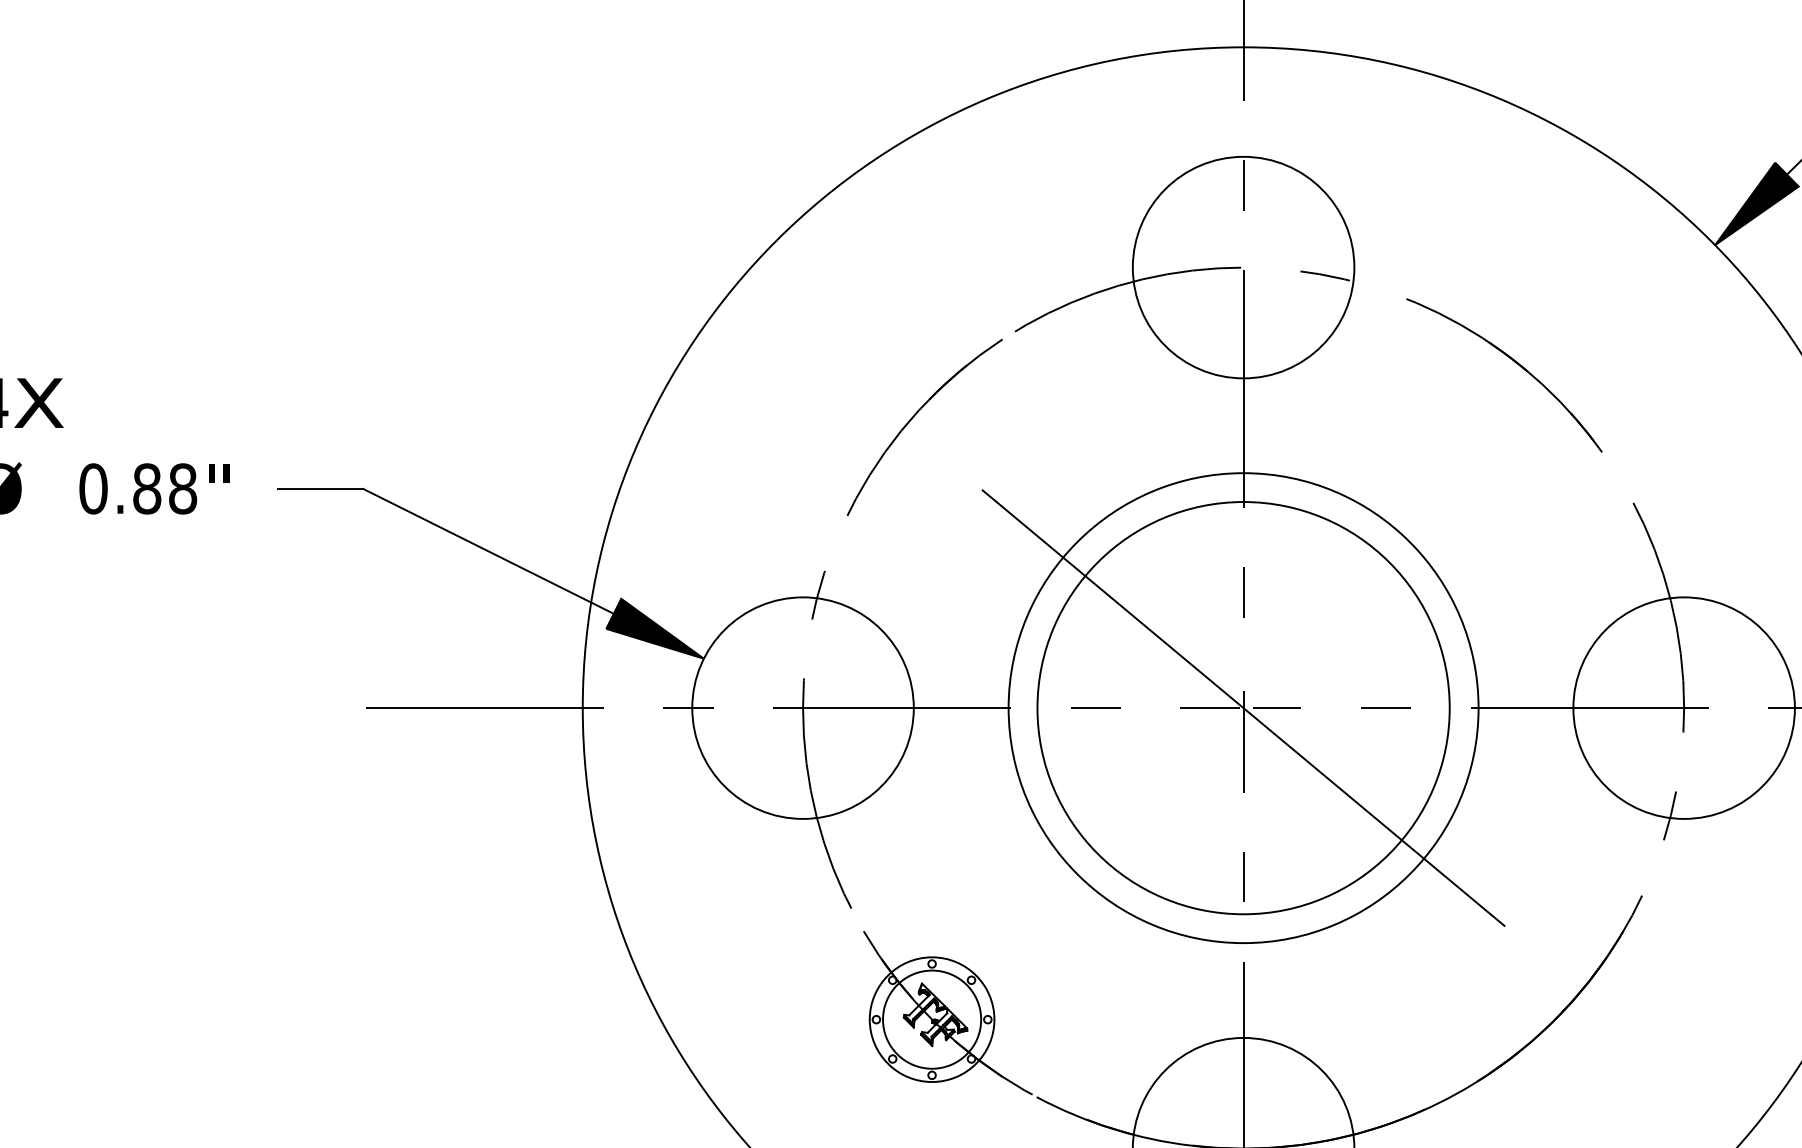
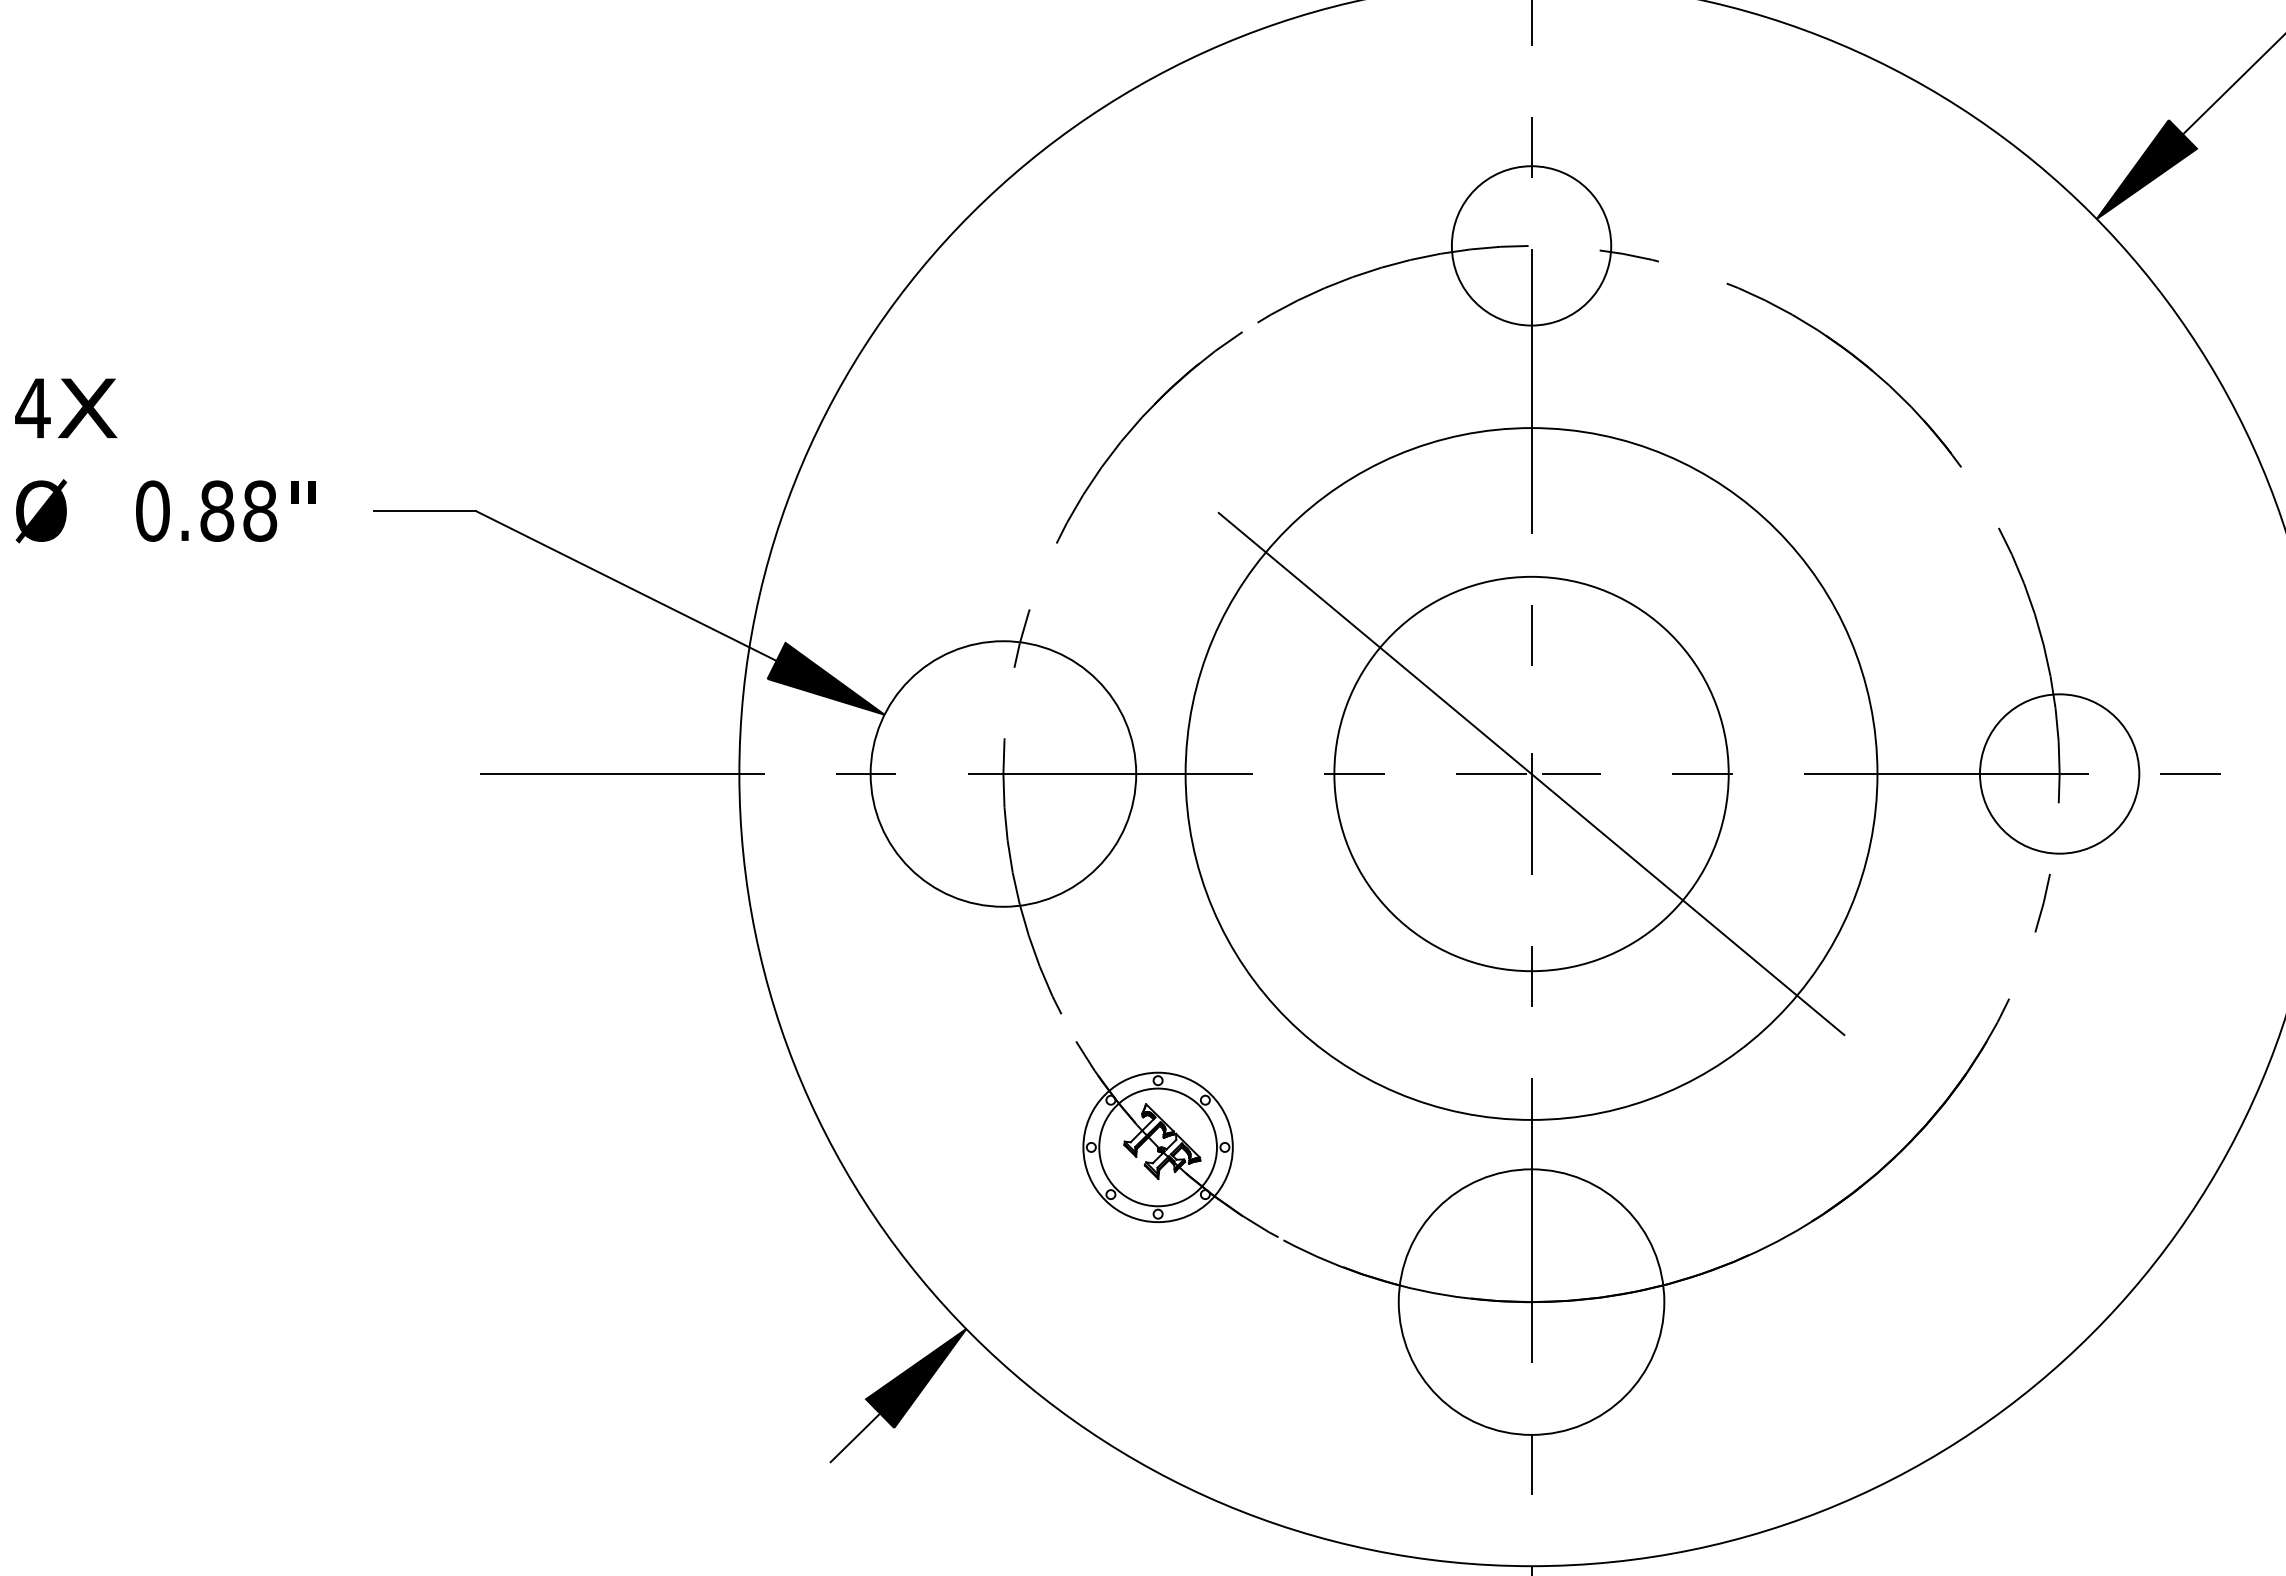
circle: (1243, 267) -> (1531, 245), size x0.6
circle: (1243, 707) -> (1531, 773), size x0.7
circle: (1243, 707) -> (1531, 773), size x1.4
circle: (1684, 707) -> (2059, 773), size x0.6

